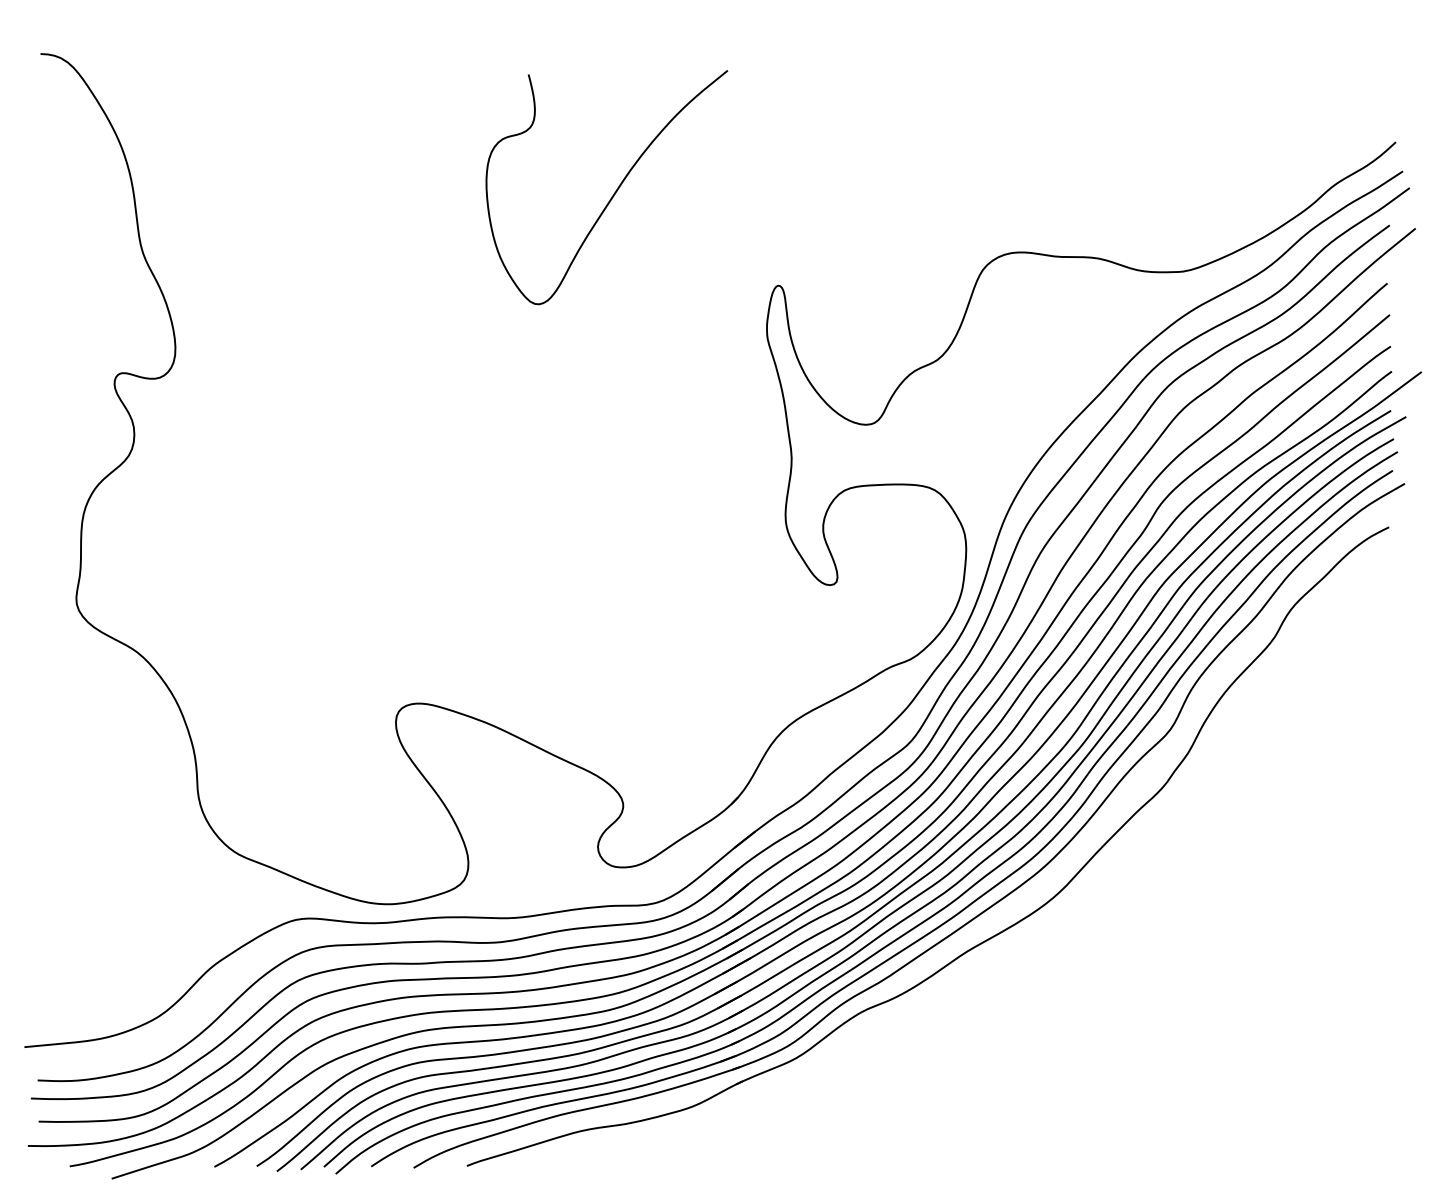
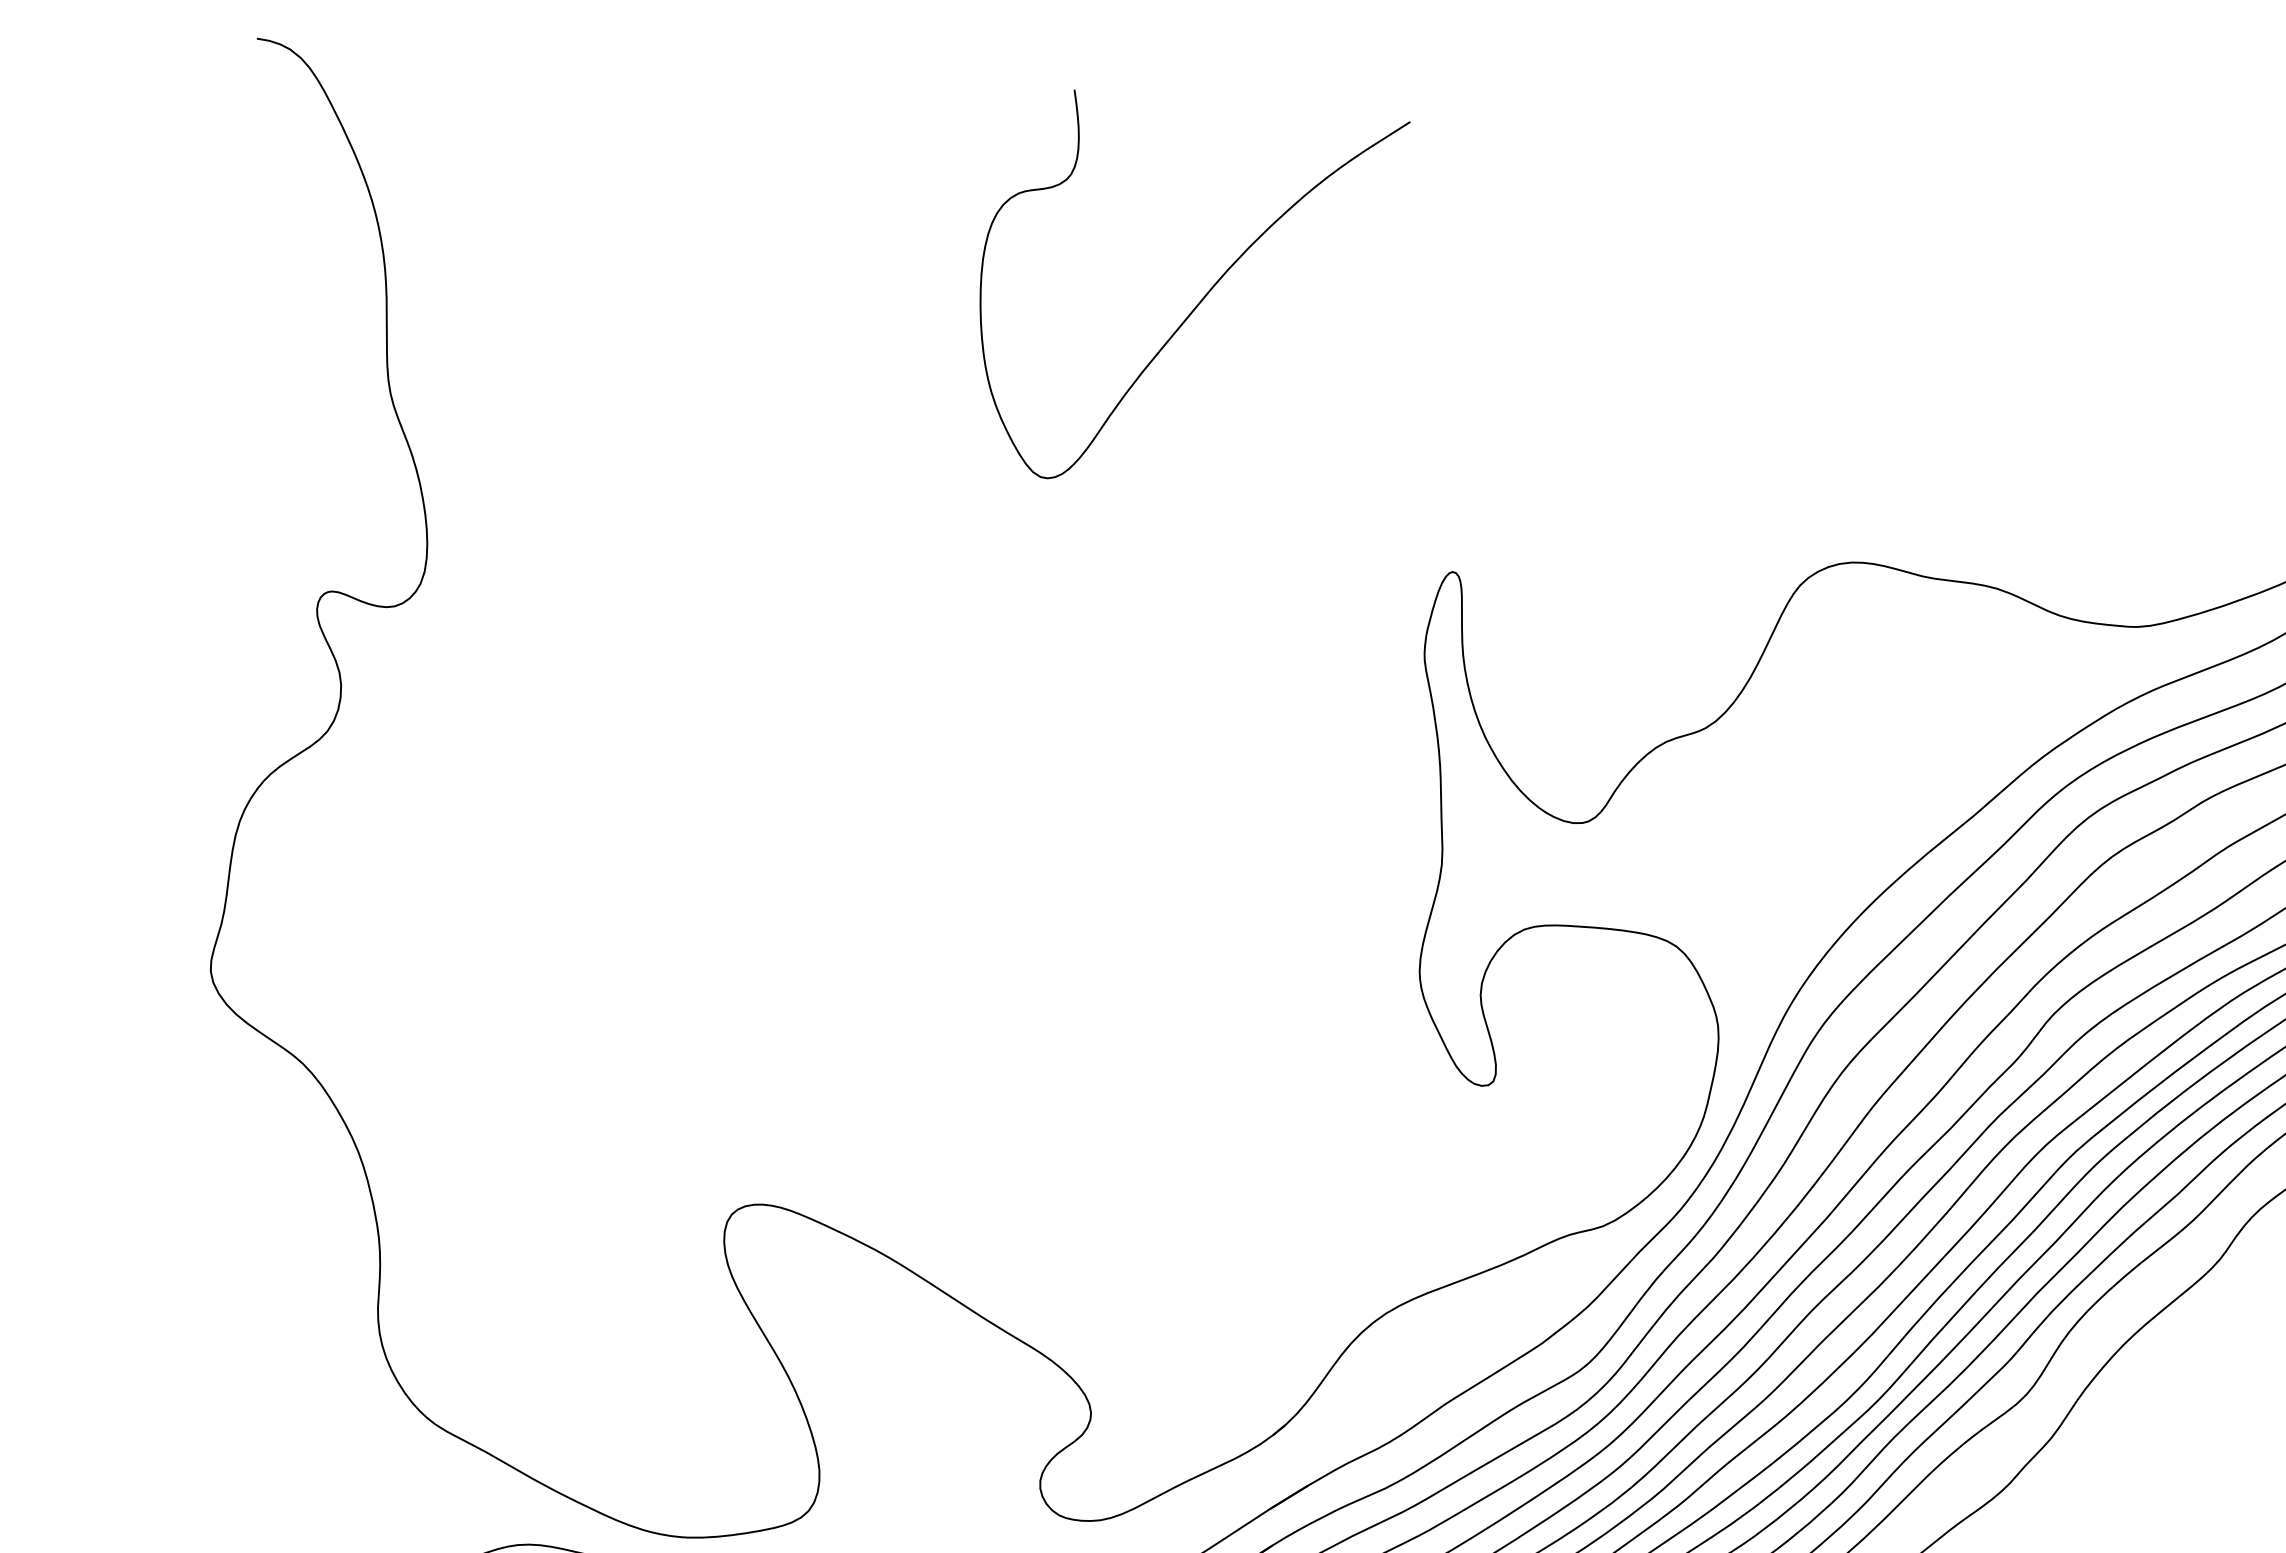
curve: (613, 193) -> (1194, 306), moved

